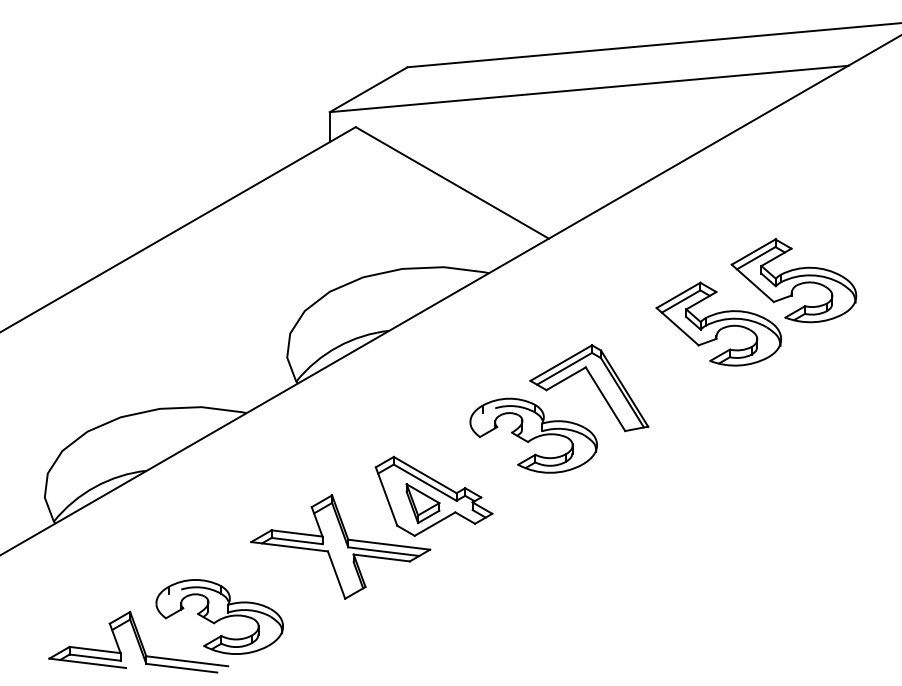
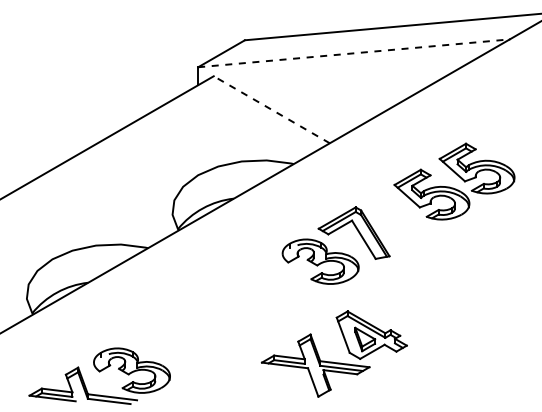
line: (589, 89) -> (354, 53), solid -> dashed
line: (451, 182) -> (271, 109), solid -> dashed
part: (370, 540) -> (333, 361), moved

